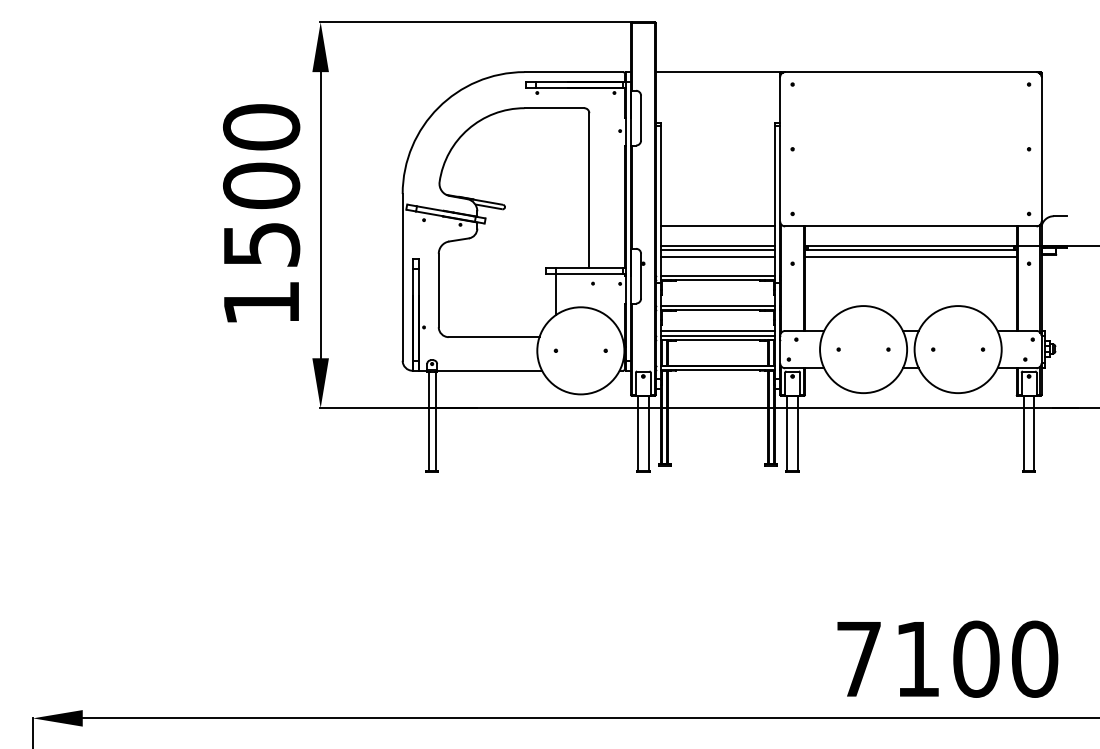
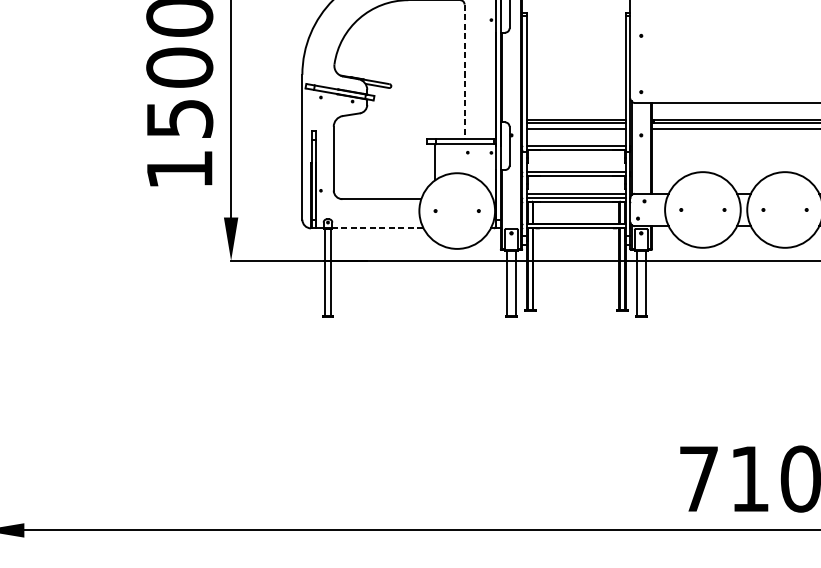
line: (589, 190) -> (464, 71), solid -> dashed
line: (717, 226) -> (575, 103), removed
line: (489, 370) -> (377, 228), solid -> dashed

